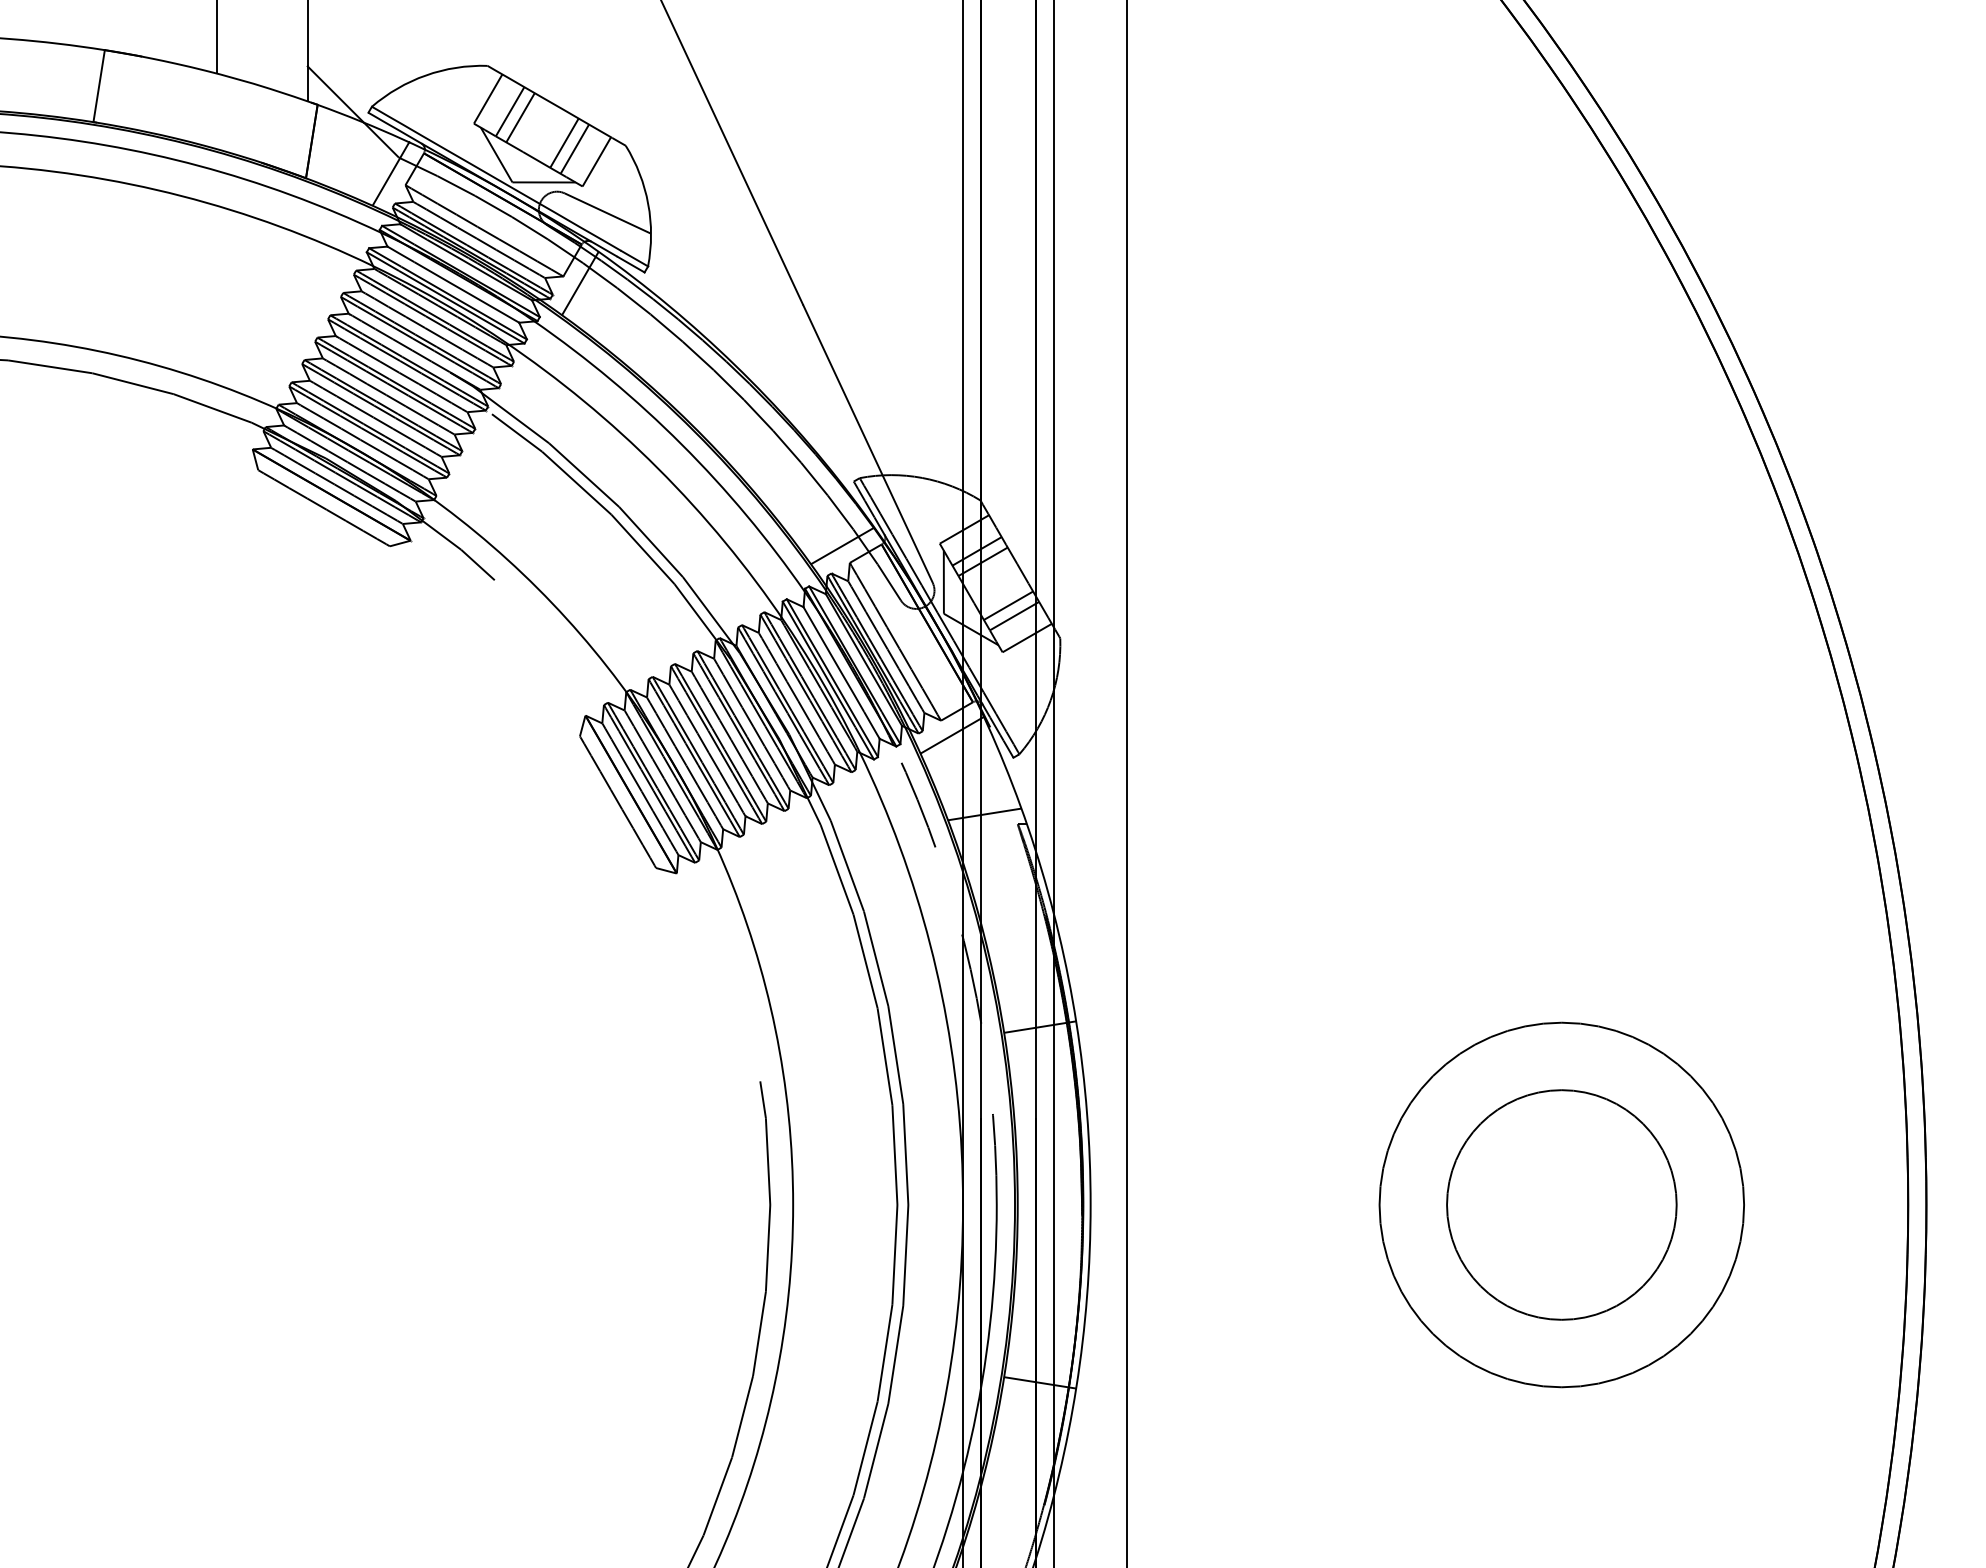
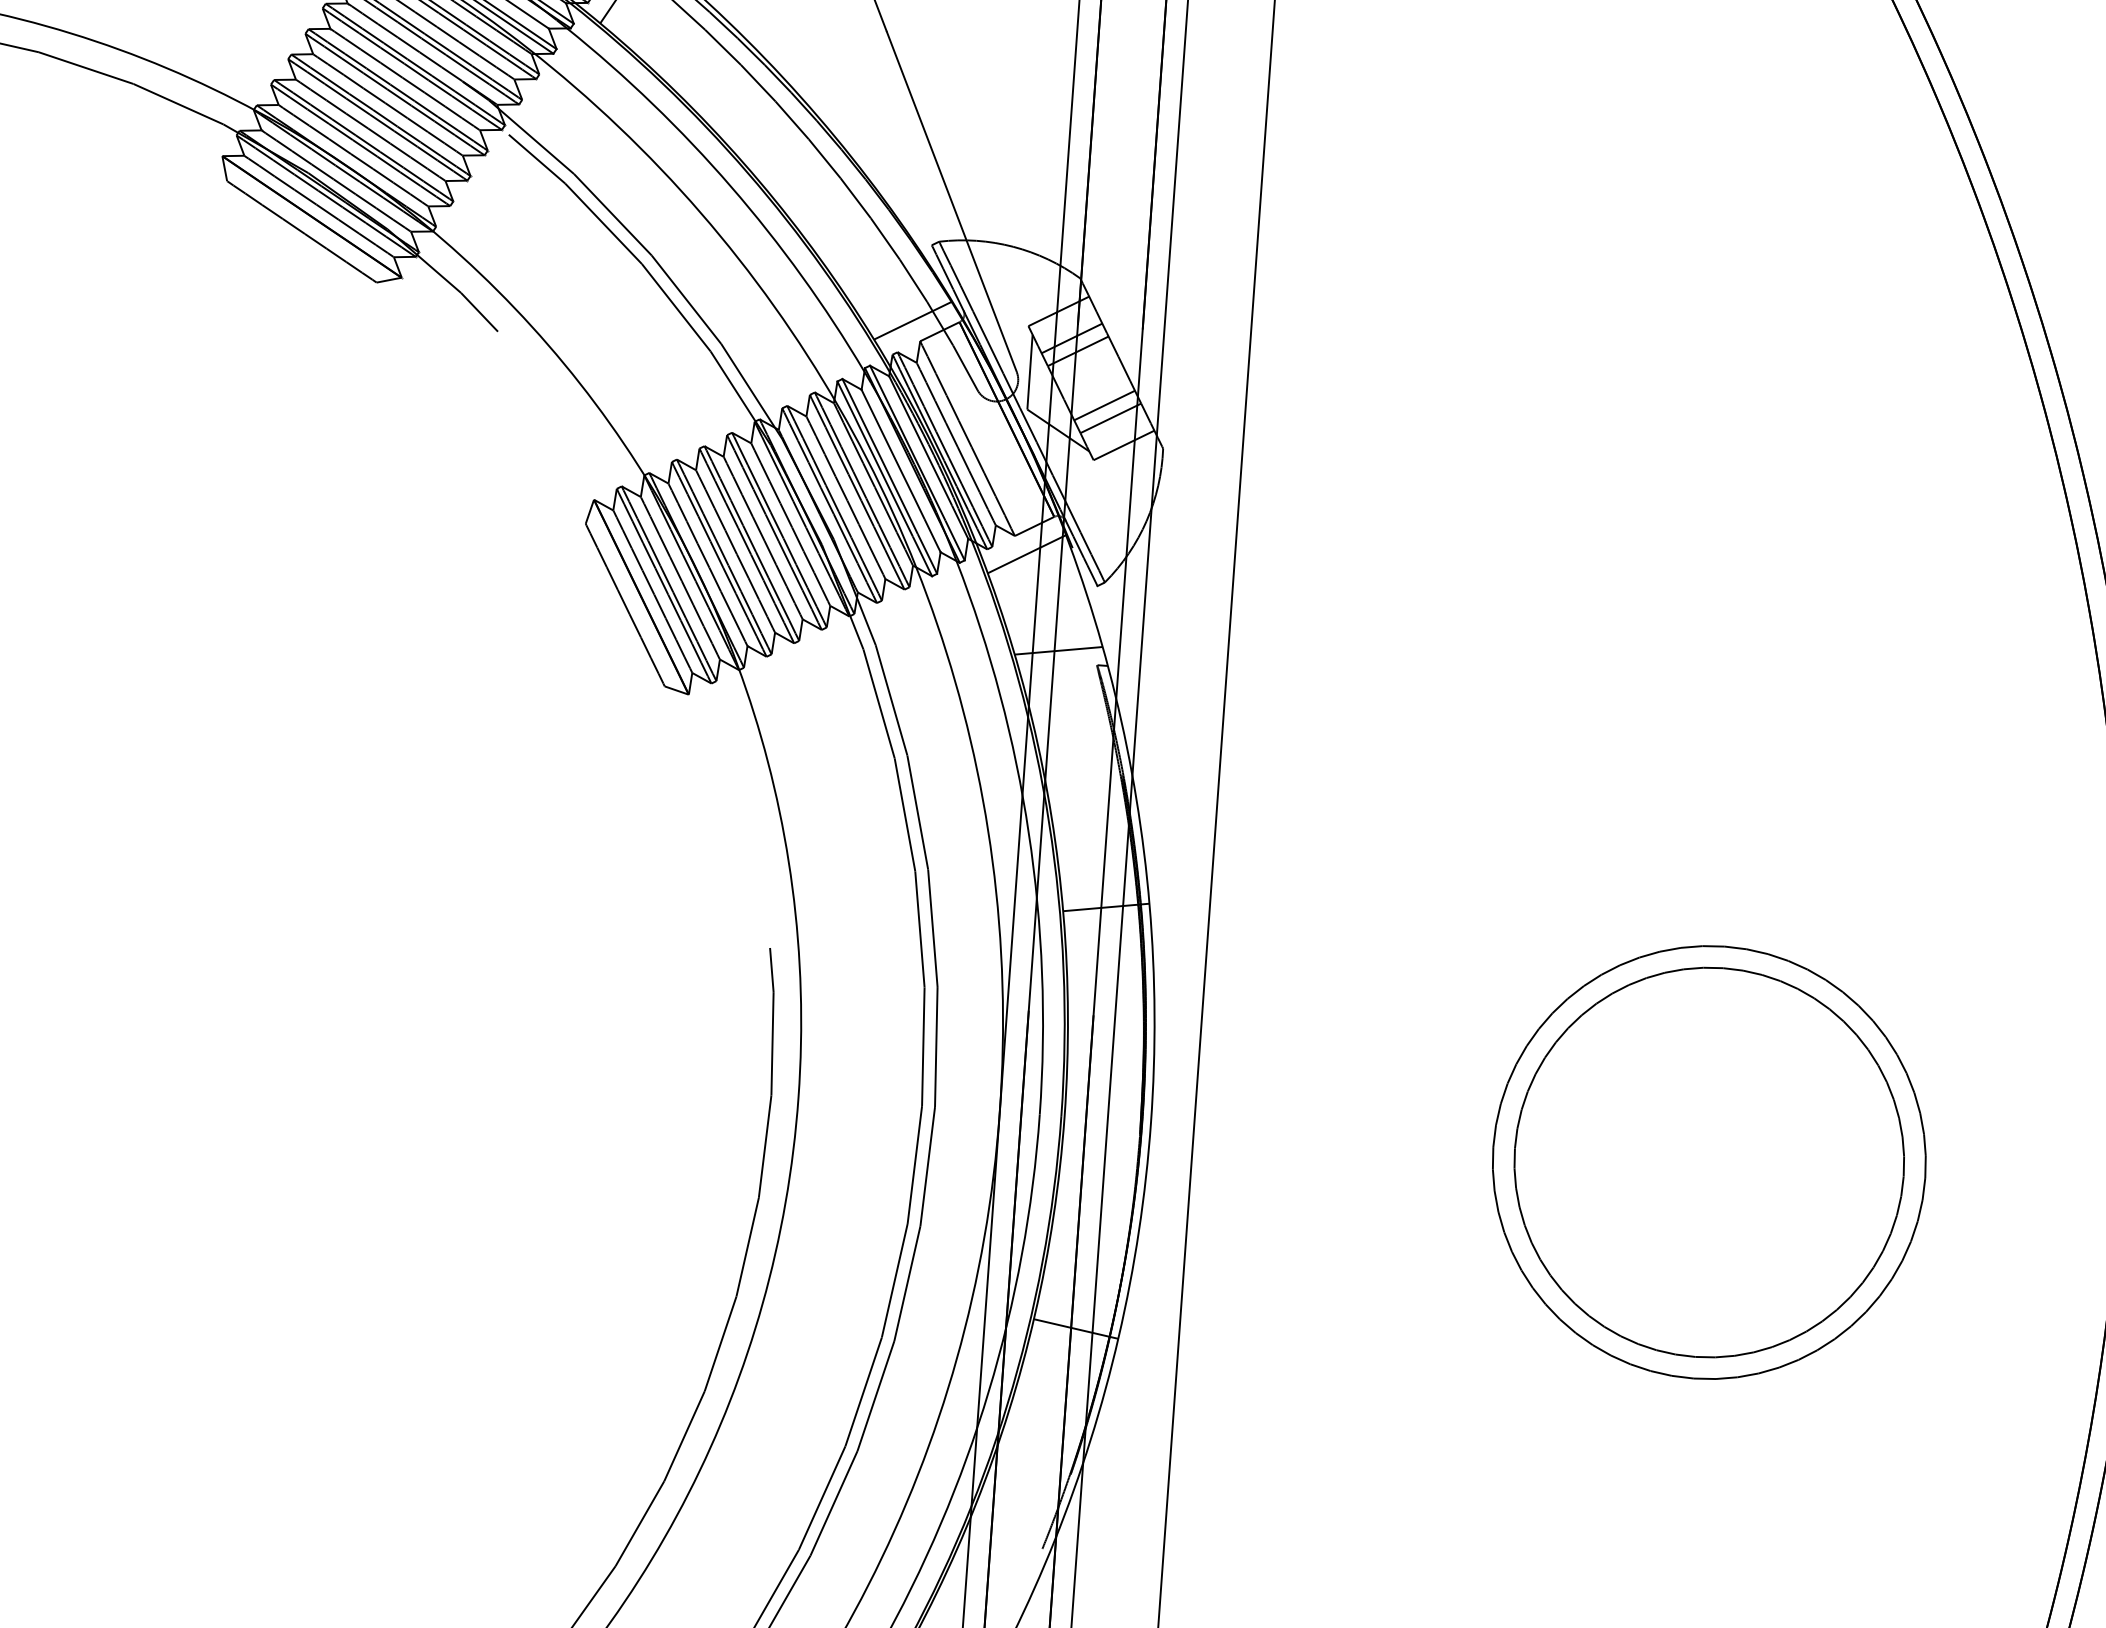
arc: (970, 969) -> (1028, 833), dashed -> solid
circle: (1561, 1204) -> (1708, 1161), size x1.43

